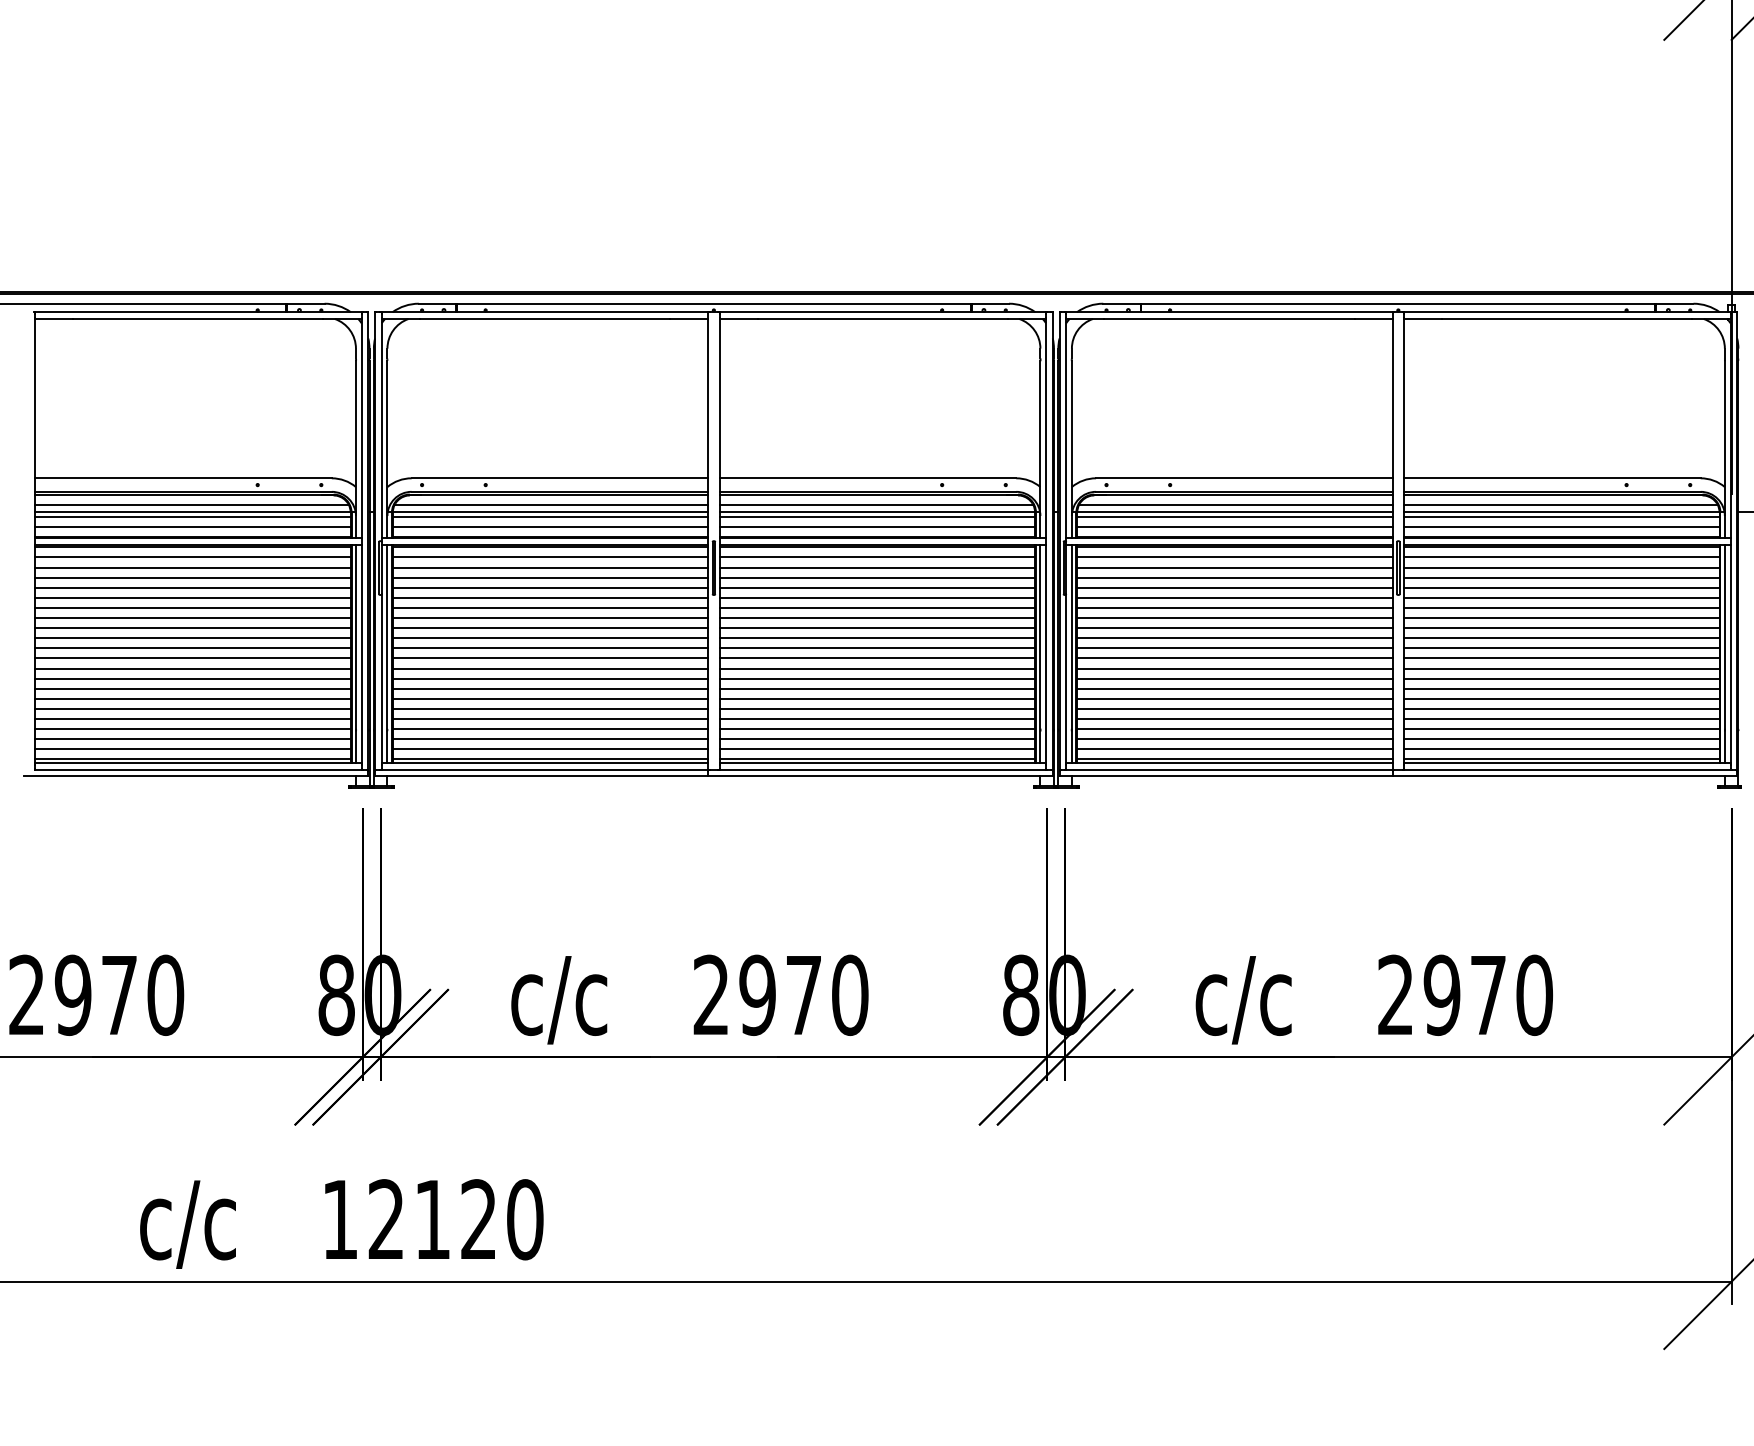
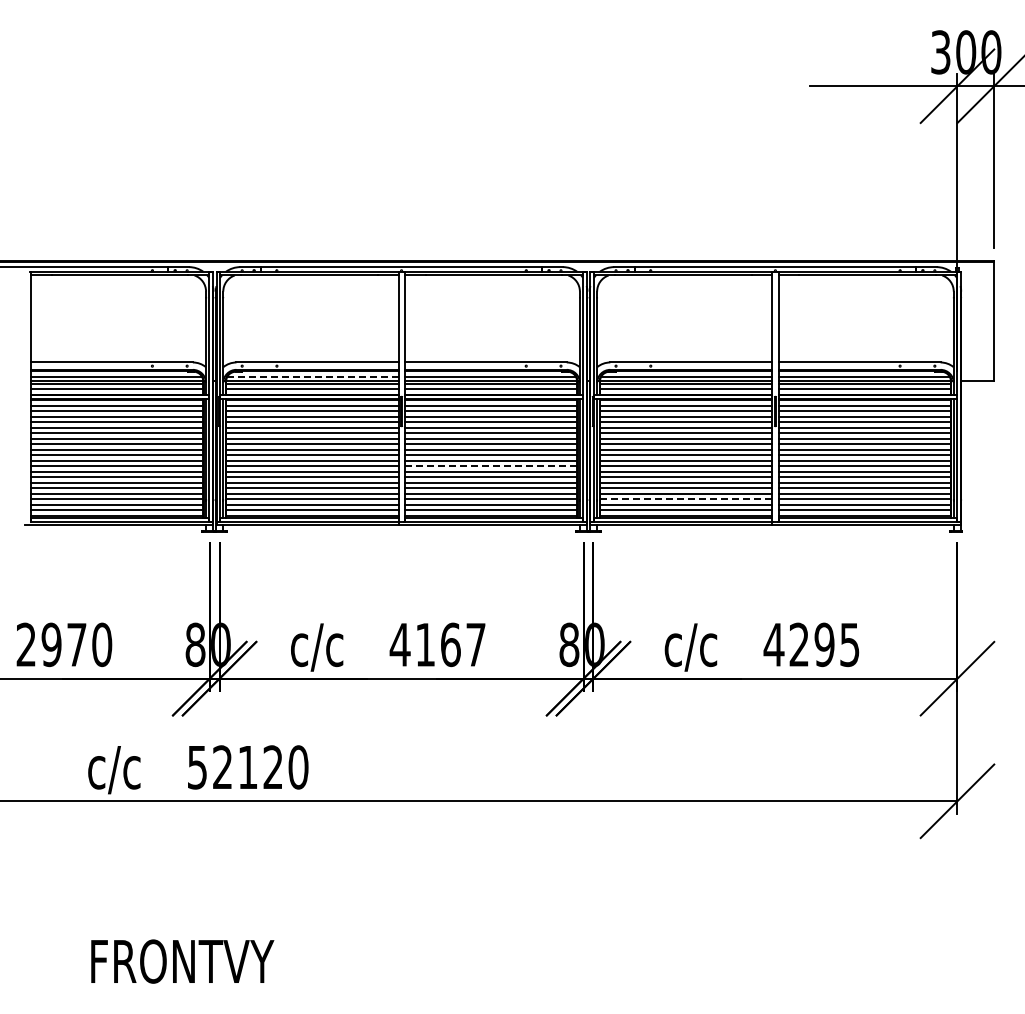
line: (550, 503) -> (312, 376), solid -> dashed
line: (878, 668) -> (491, 466), solid -> dashed
line: (1235, 729) -> (686, 499), solid -> dashed
text: (779, 994) -> (437, 644), 2970 -> 4167
text: (1464, 994) -> (811, 644), 2970 -> 4295
text: (340, 1219) -> (197, 767), 12120 -> 52120

